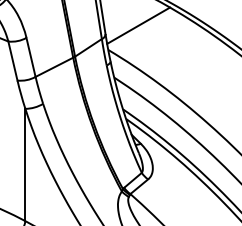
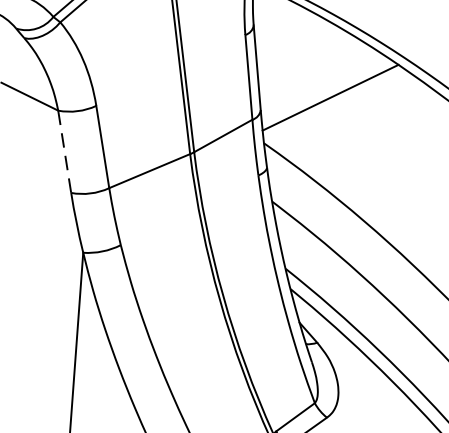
line: (13, 61) -> (65, 152), solid -> dashed

